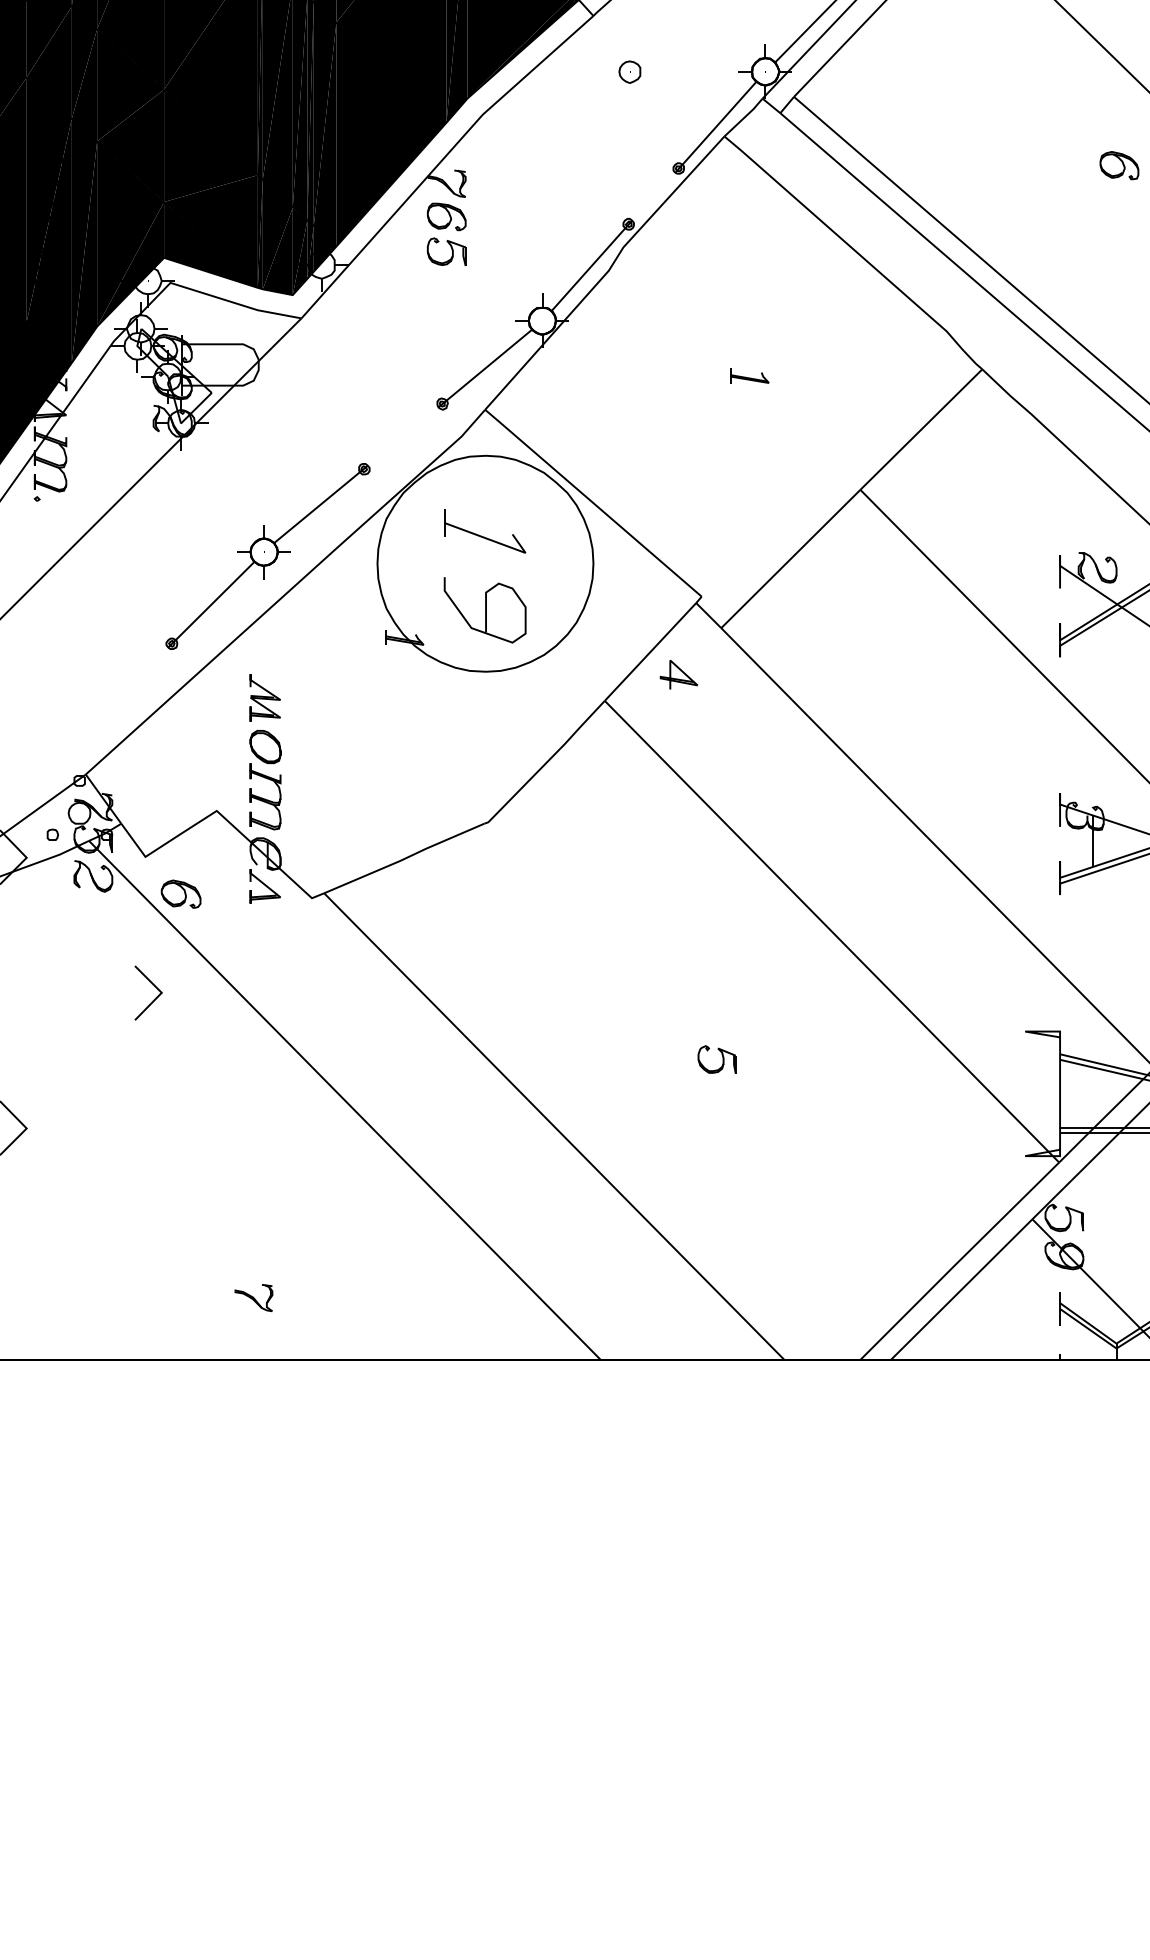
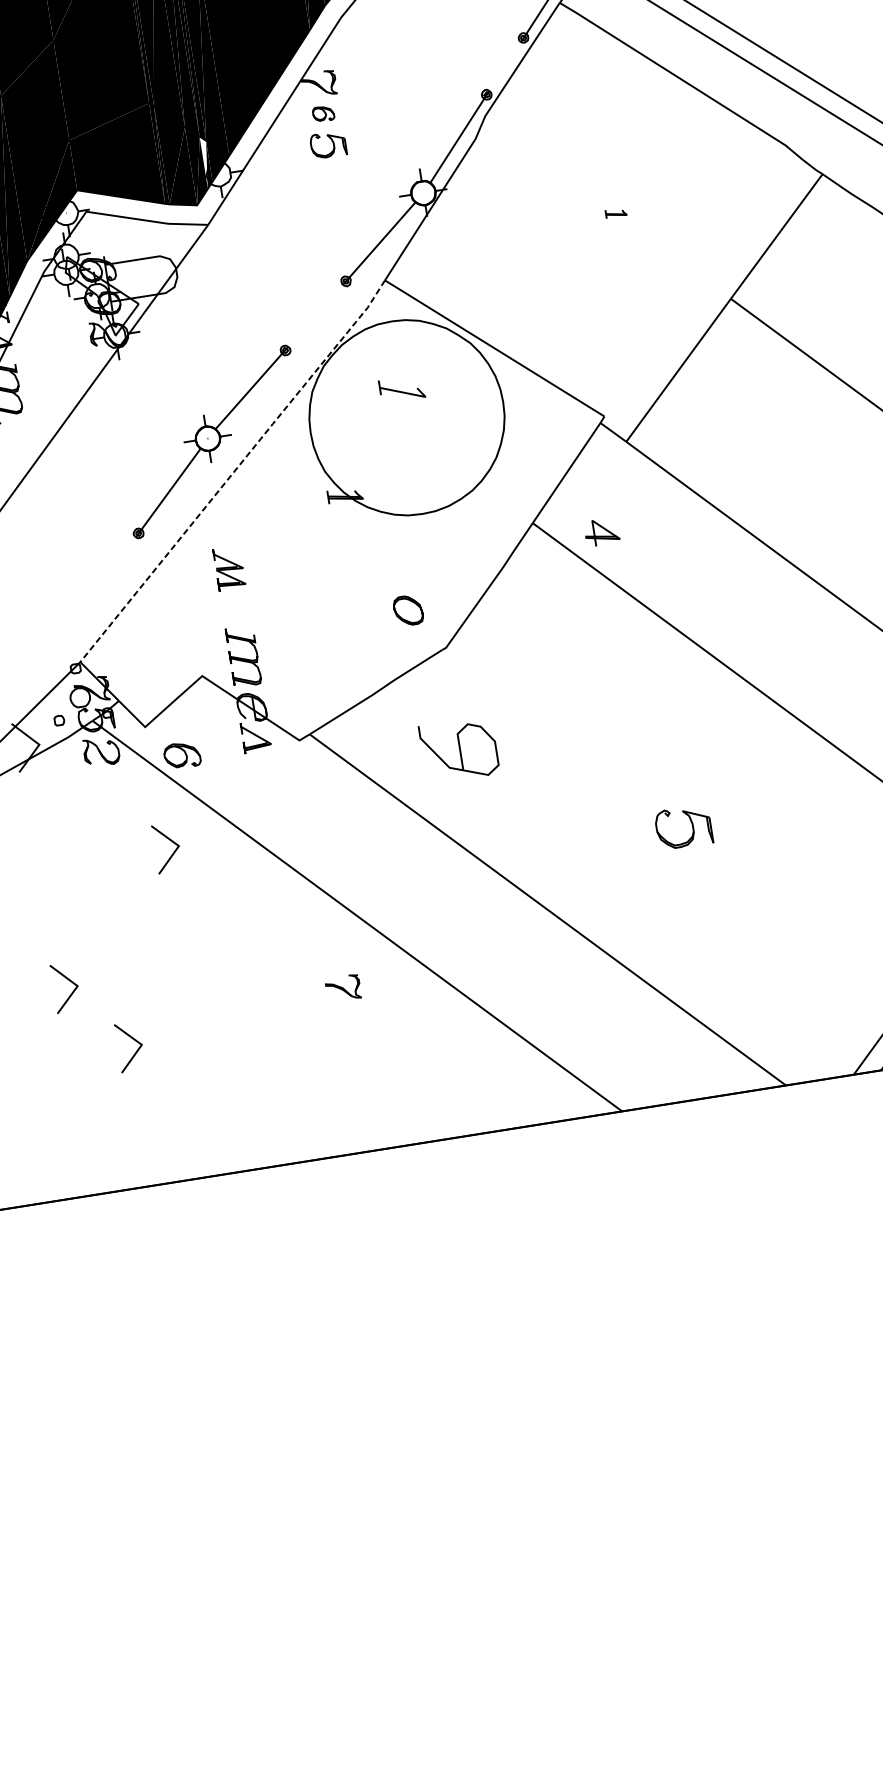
part: (446, 216) -> (323, 113), size x0.6
fill: (310, 248) -> (206, 161), removed
part: (749, 375) -> (615, 212), size x0.6
part: (485, 531) -> (402, 388), size x0.6
line: (287, 592) -> (234, 471), solid -> dashed
curve: (485, 610) -> (459, 750), moved
part: (678, 674) -> (601, 532), moved
part: (265, 747) -> (408, 611), moved
part: (716, 1059) -> (683, 827), size x1.6
line: (79, 1197) -> (134, 1040), added
part: (253, 1298) -> (342, 988), moved

